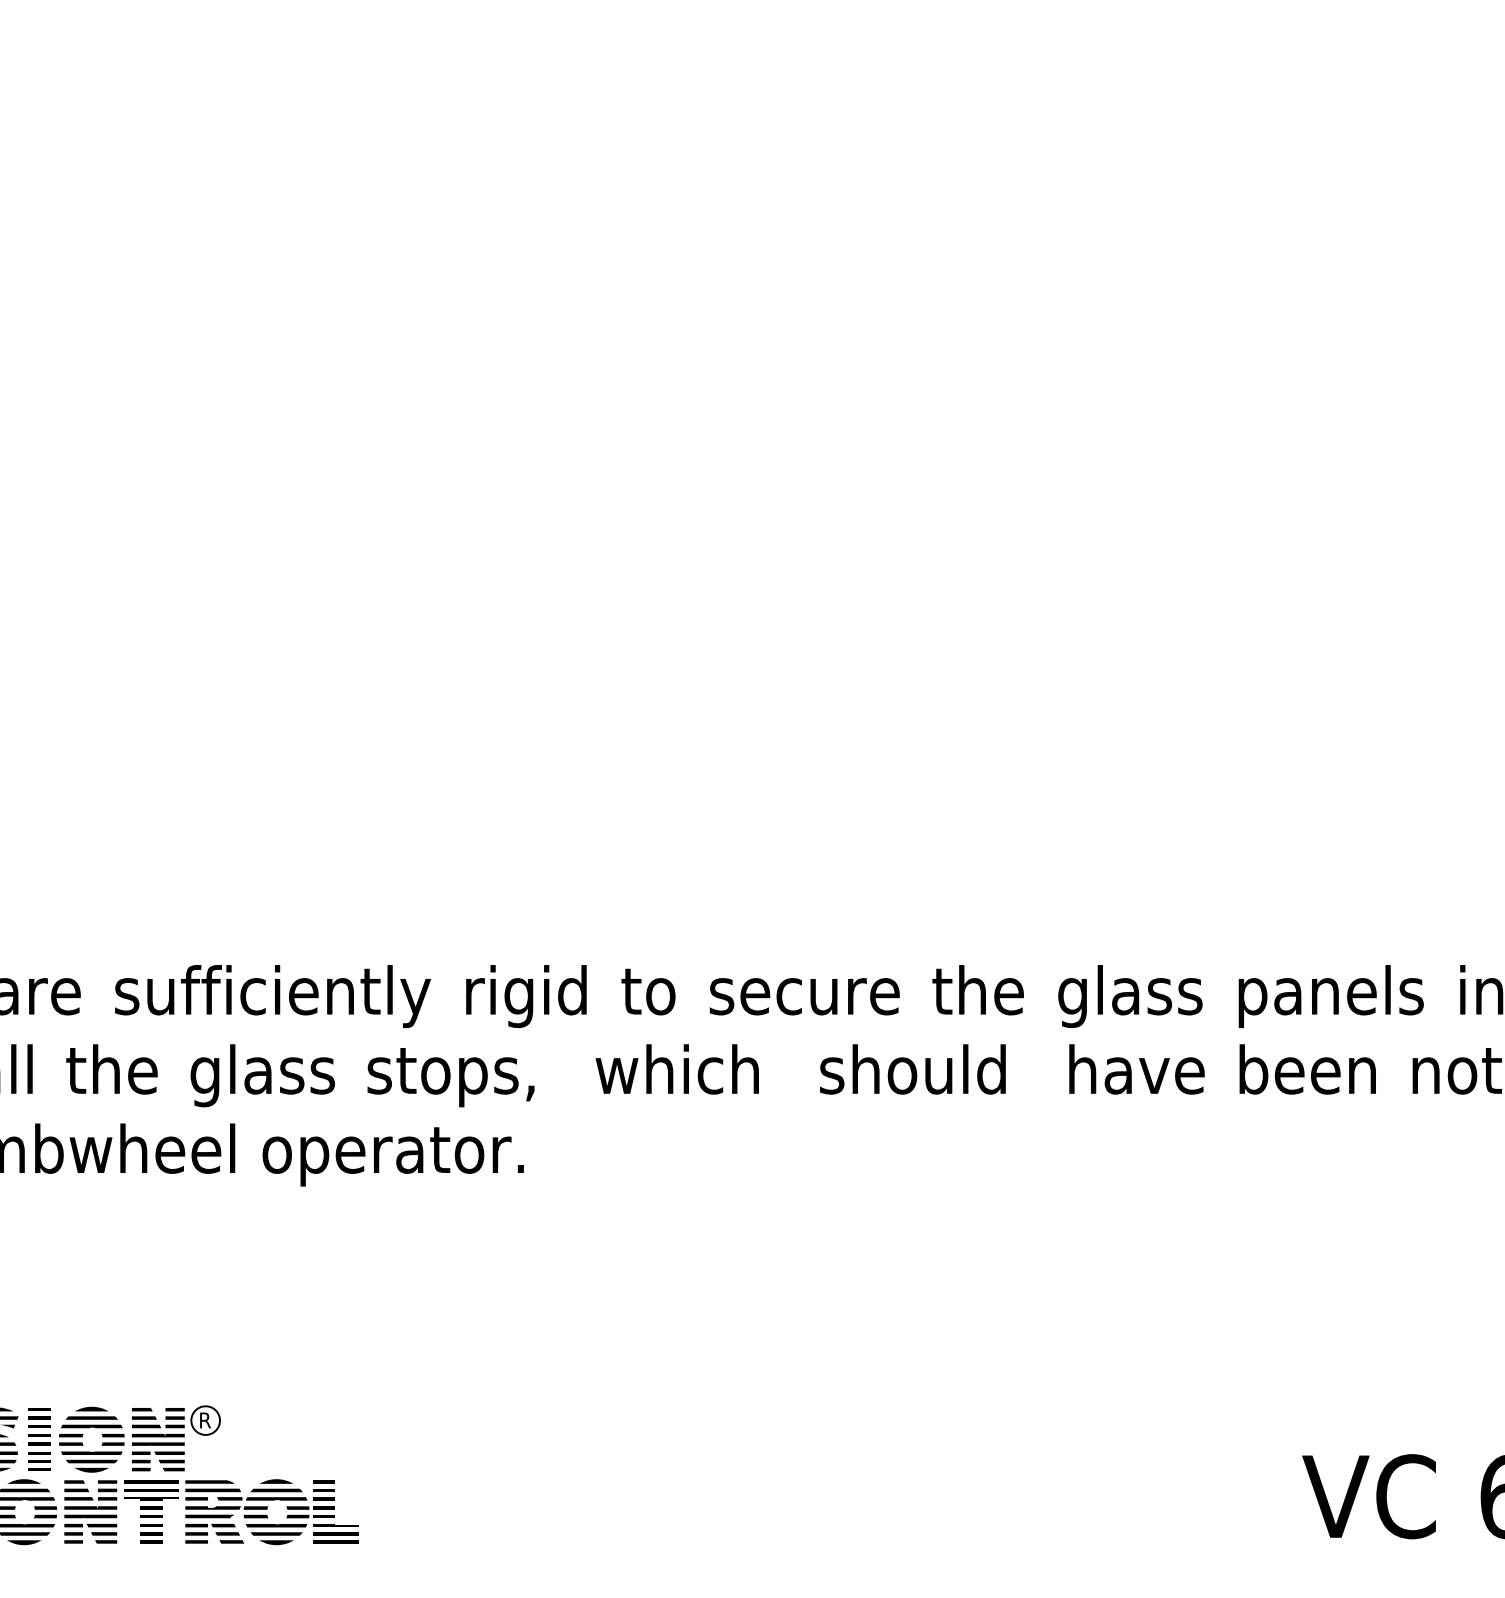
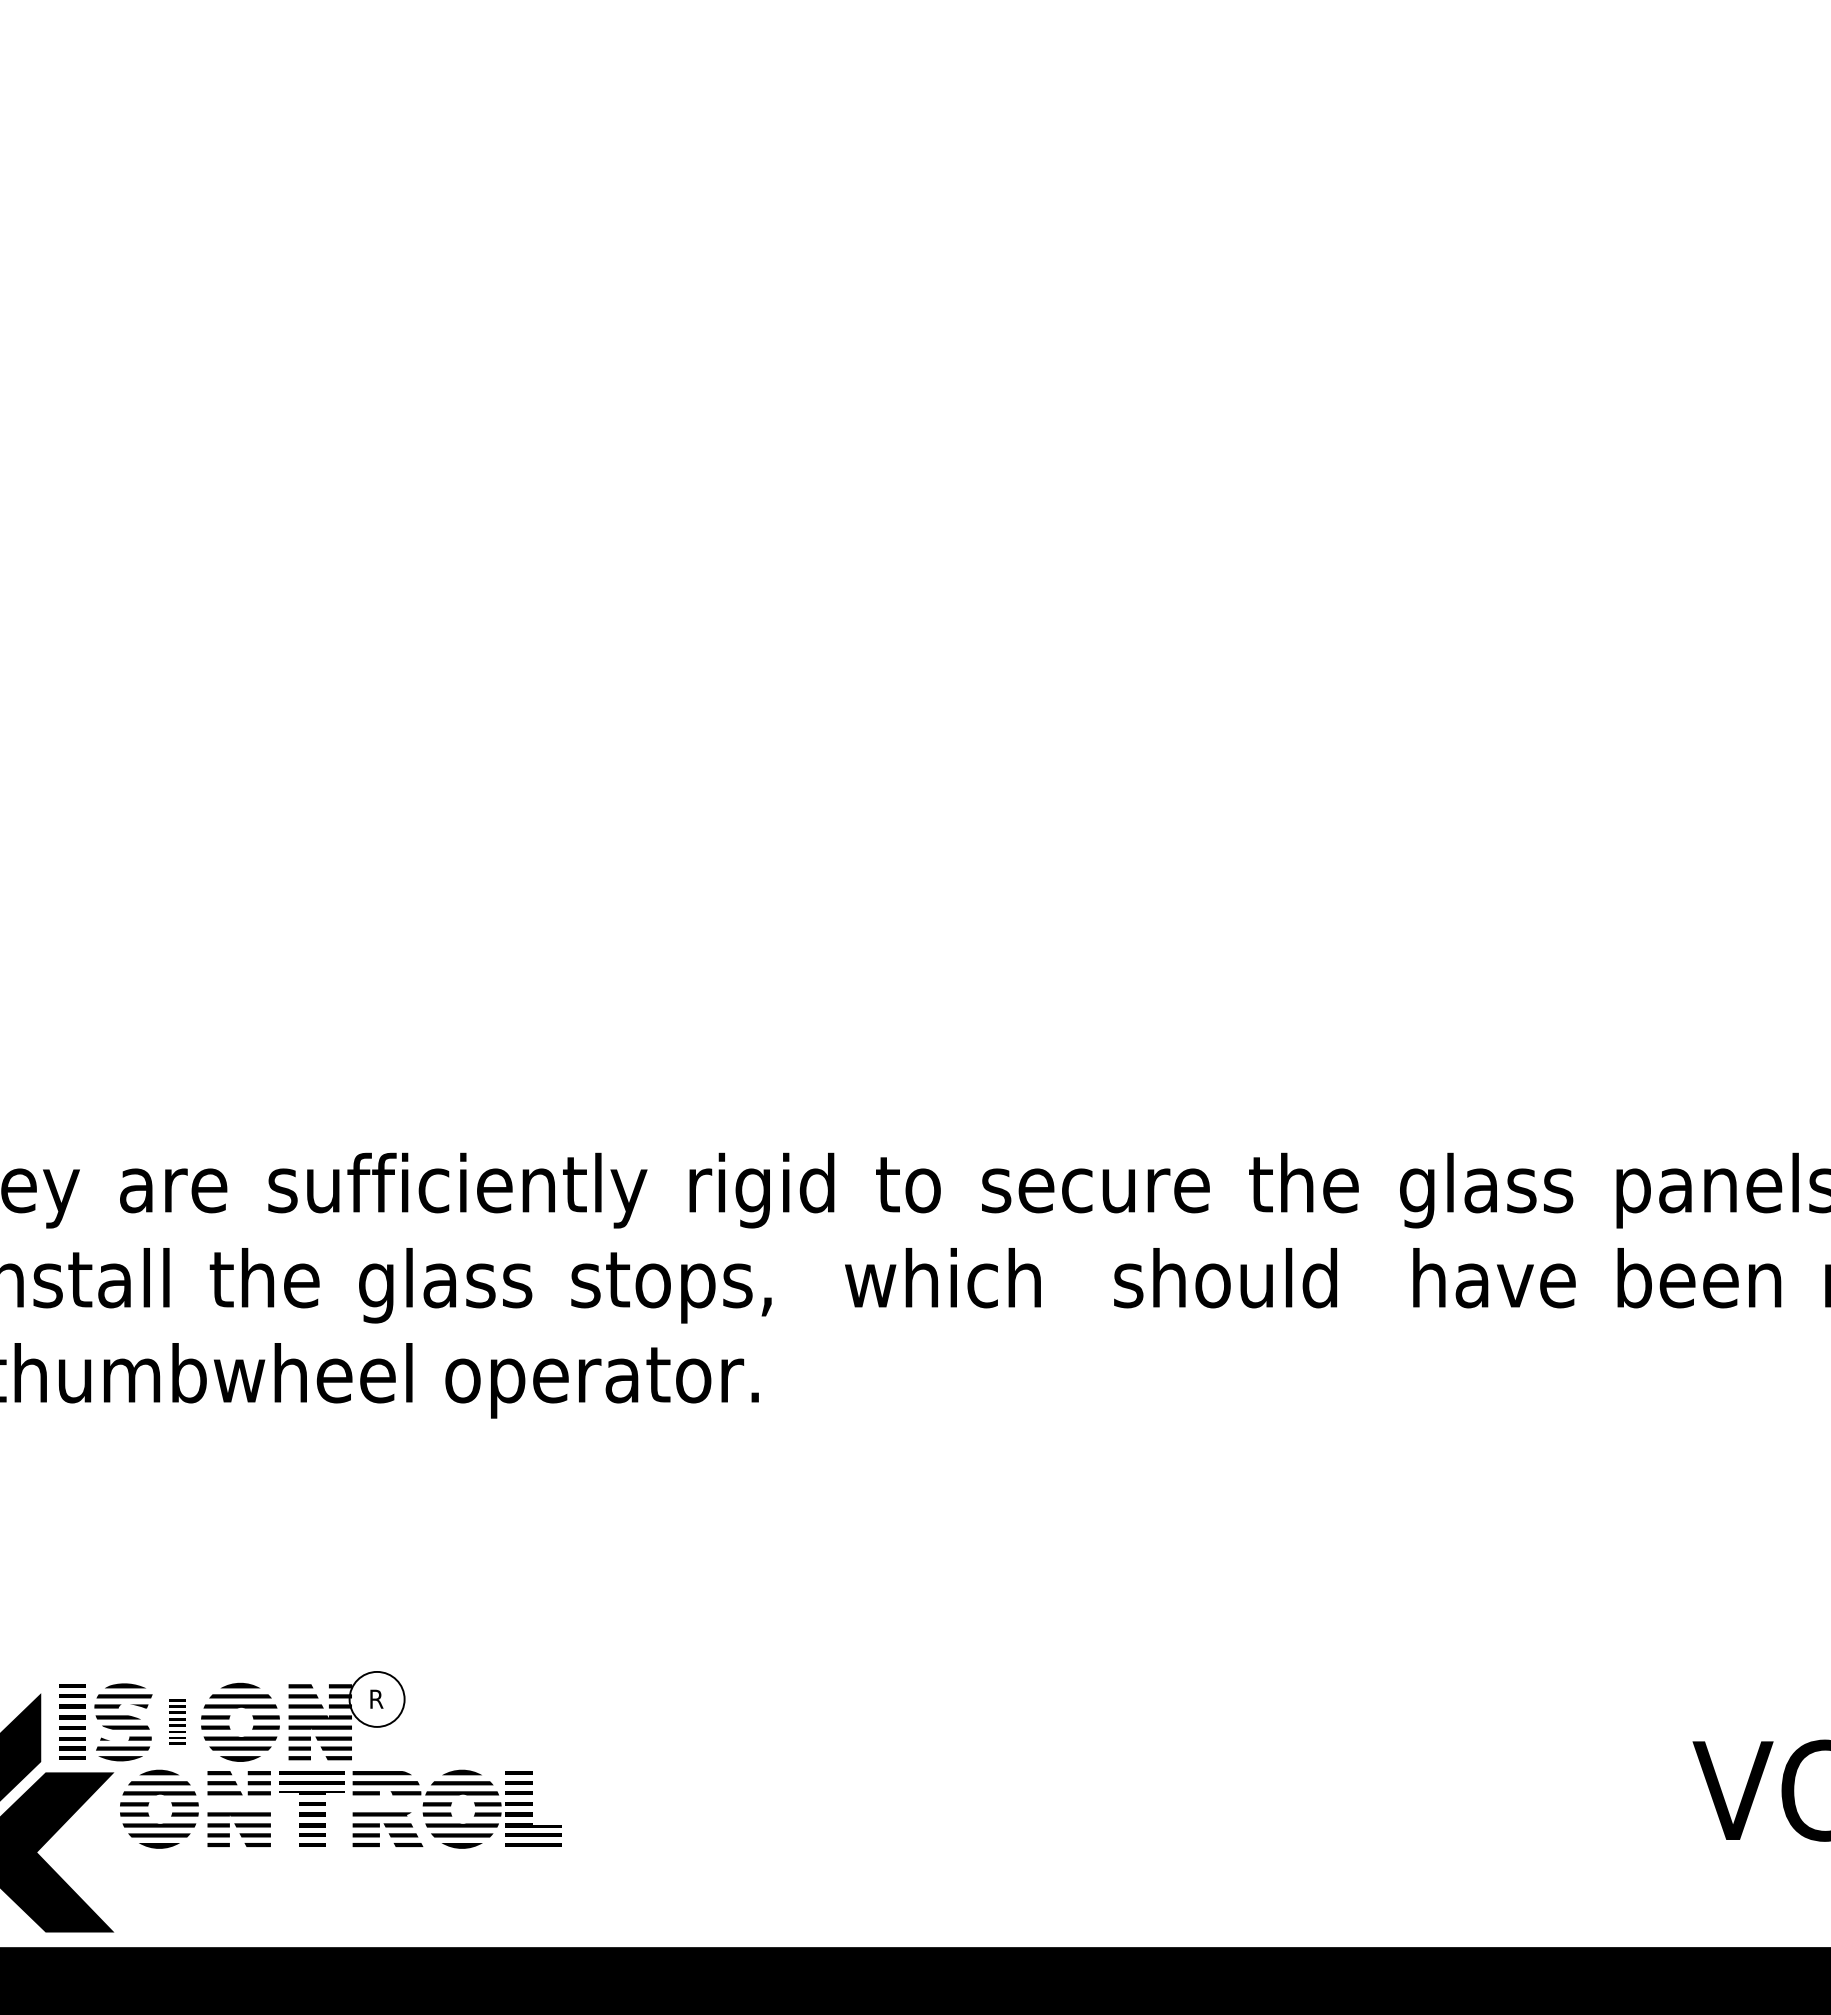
circle: (205, 1420) -> (376, 1699), size x1.6
part: (39, 1439) -> (177, 1721), size x0.6
fill: (90, 1508) -> (238, 1804), removed
fill: (212, 1508) -> (385, 1804), removed

